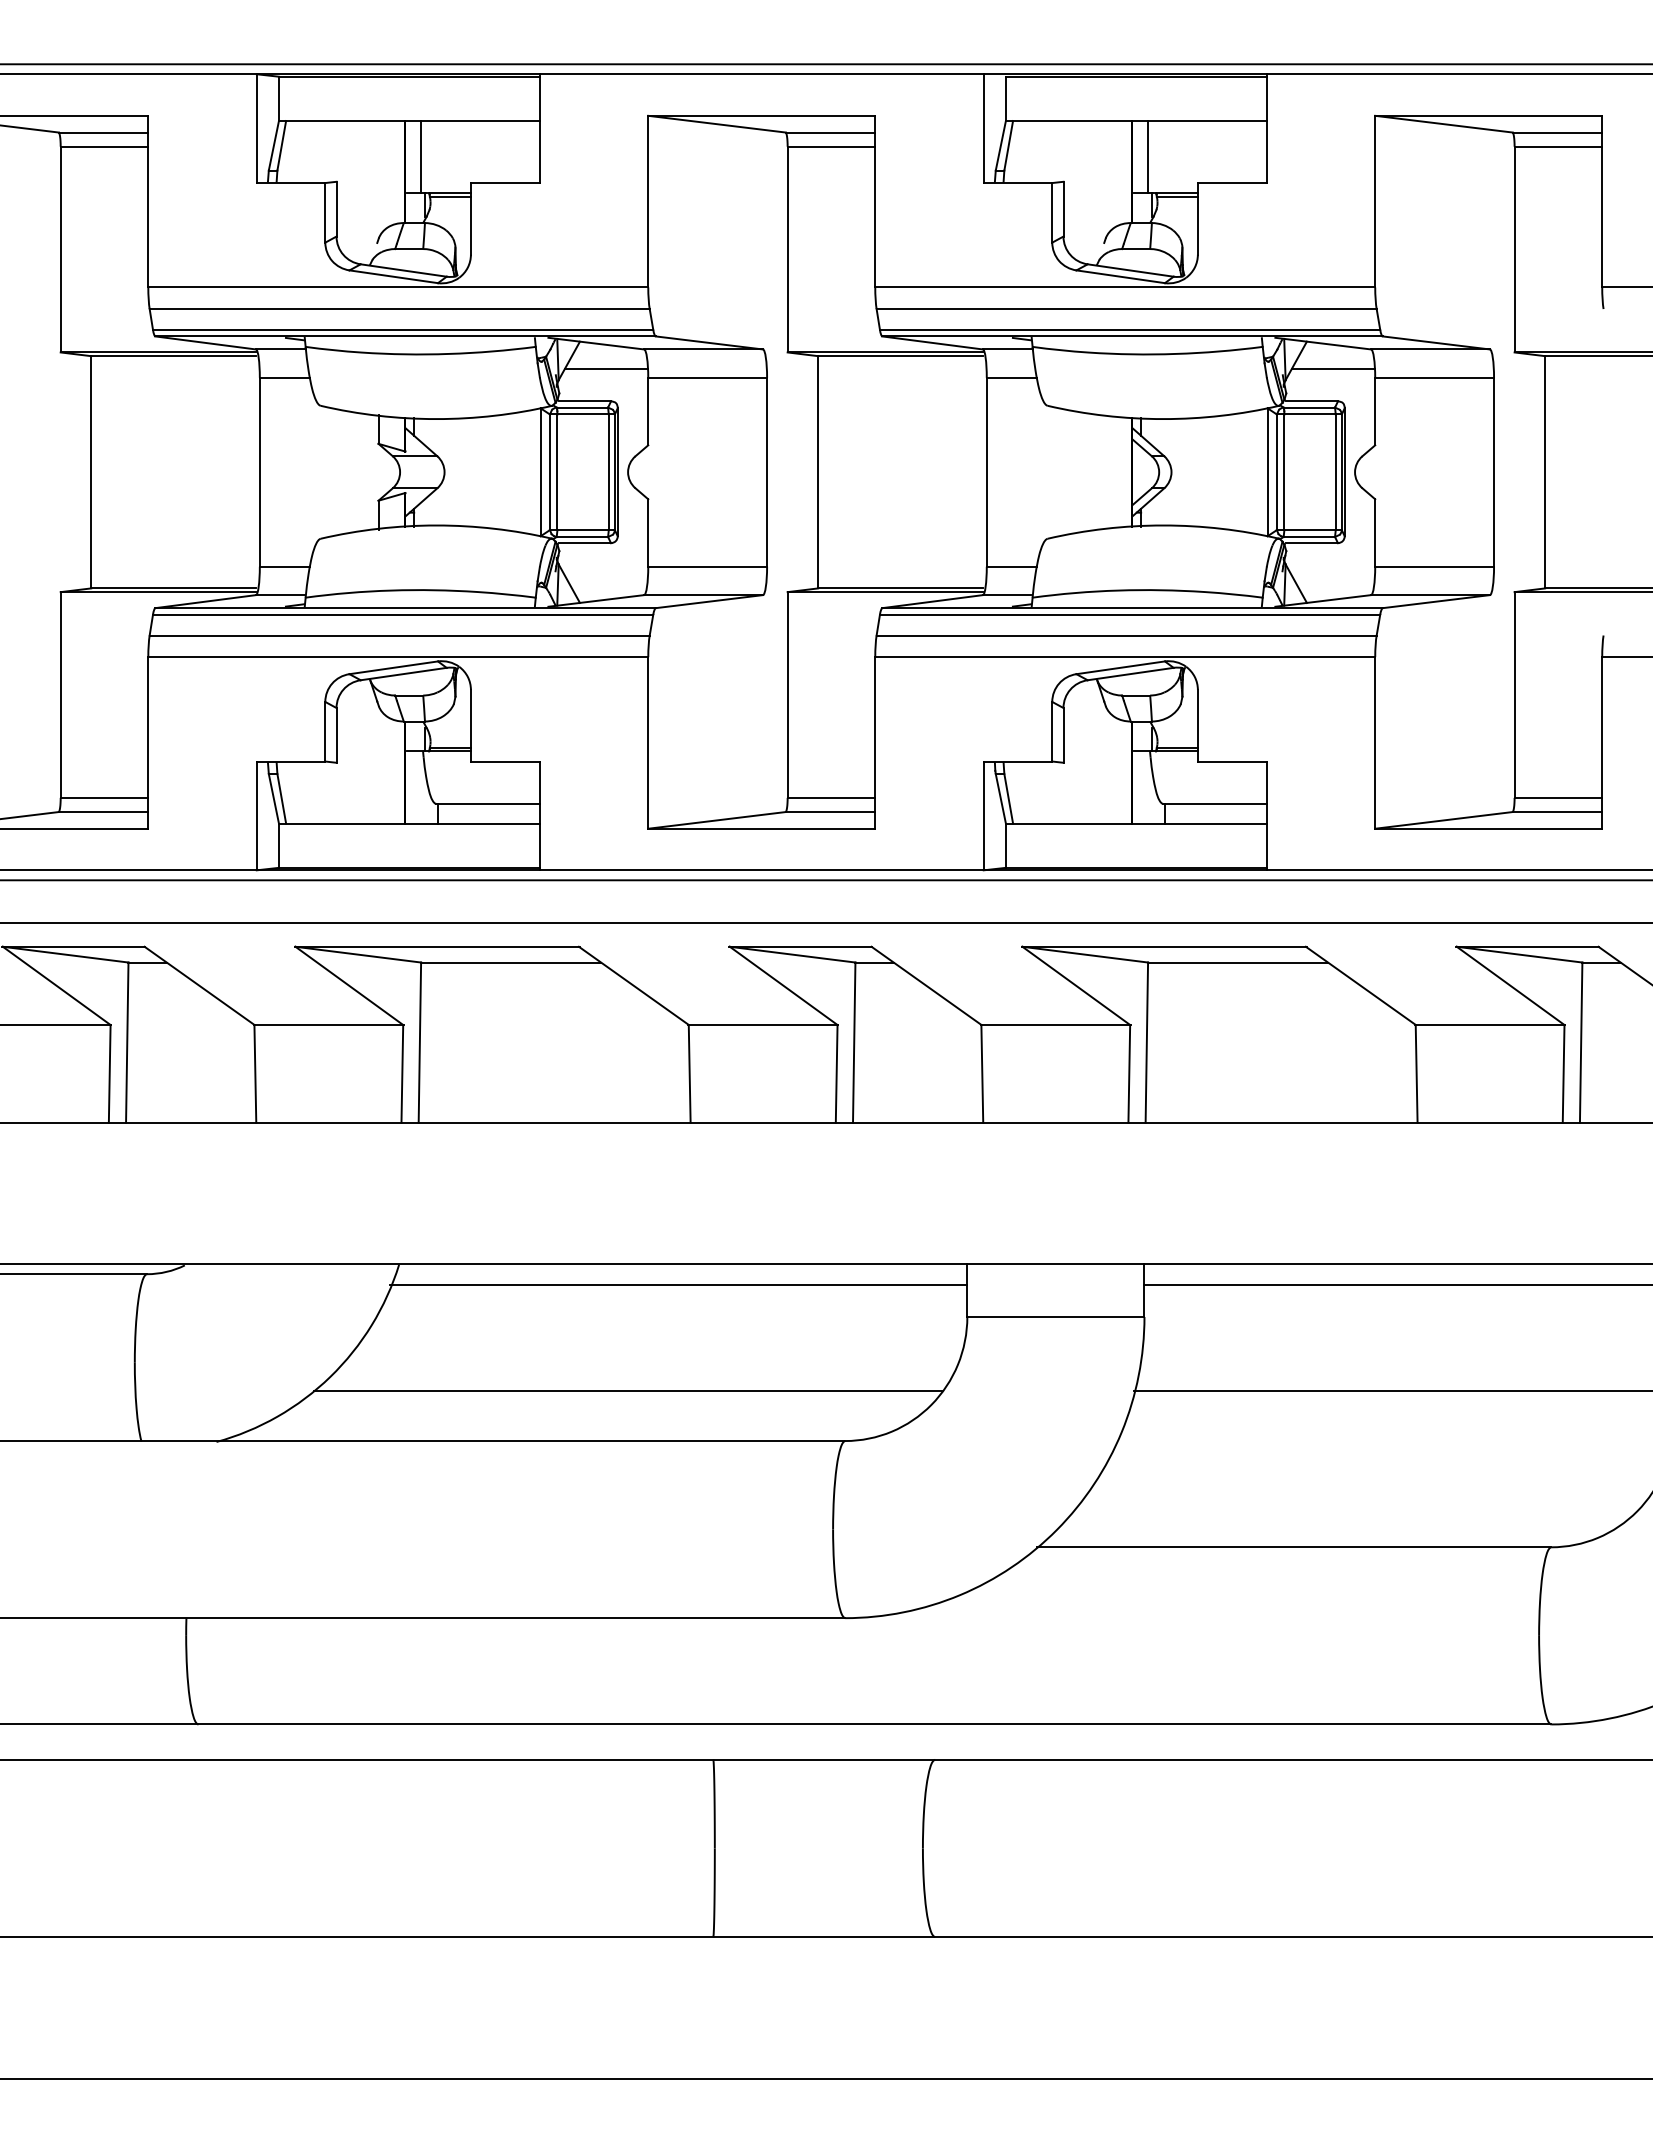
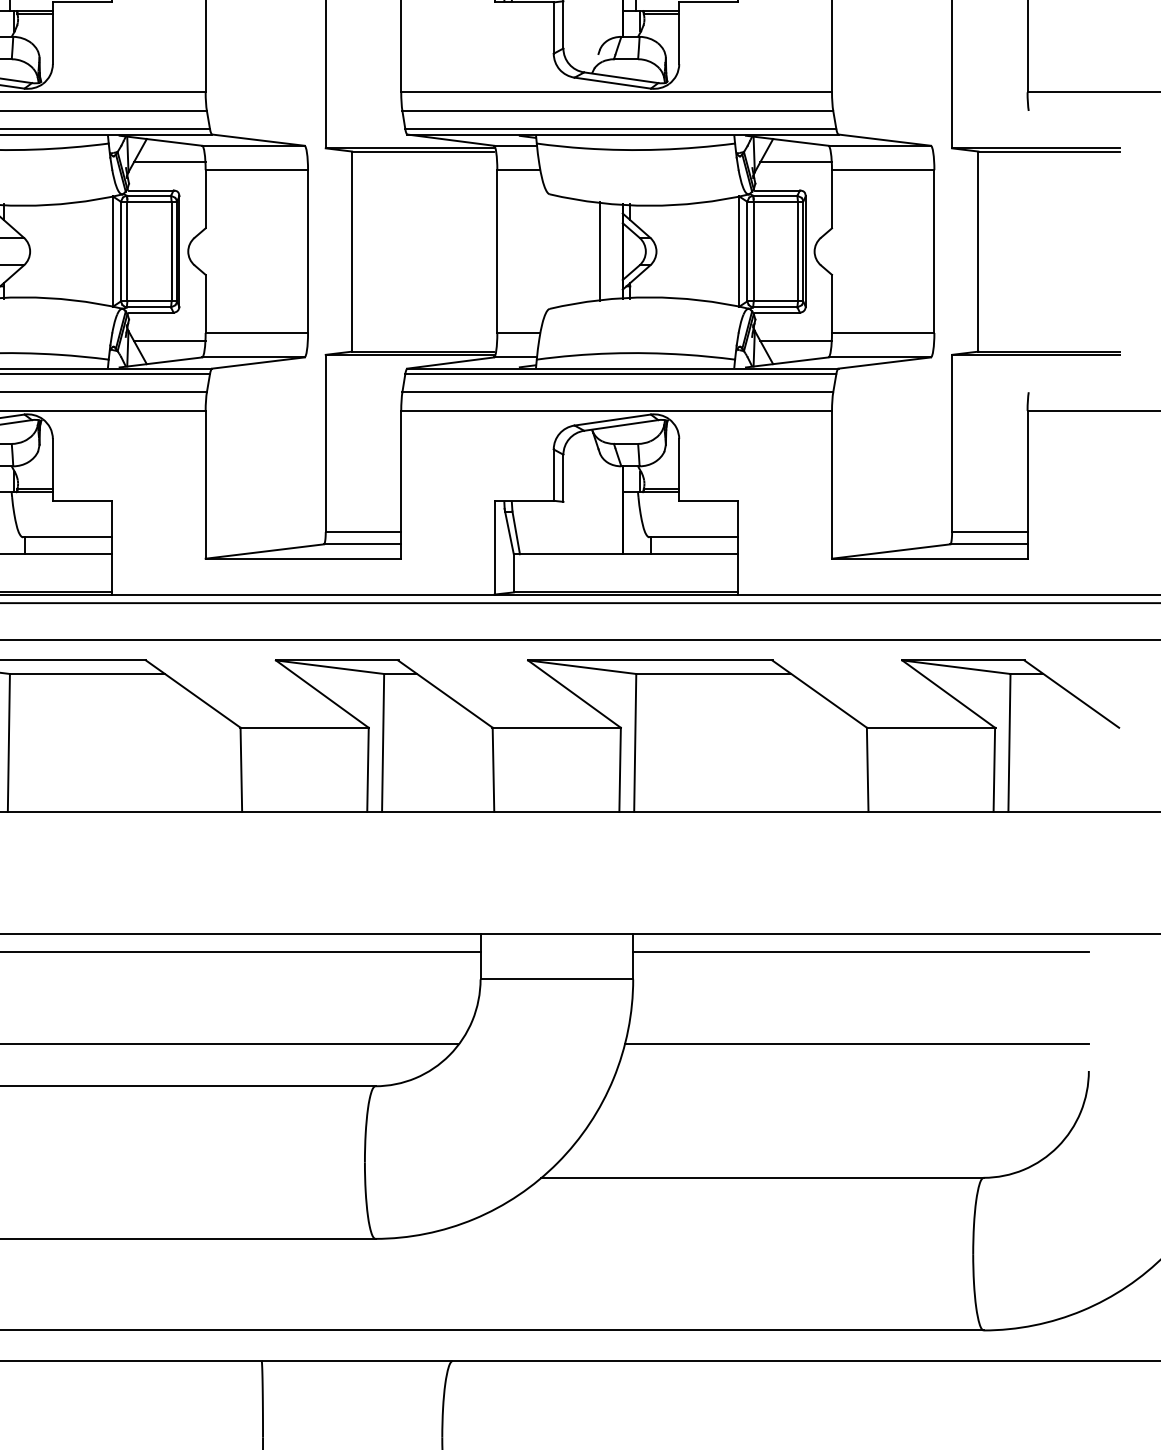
line: (1105, 471) -> (599, 250), added
line: (606, 575) -> (169, 340), added
line: (1333, 575) -> (796, 340), added

